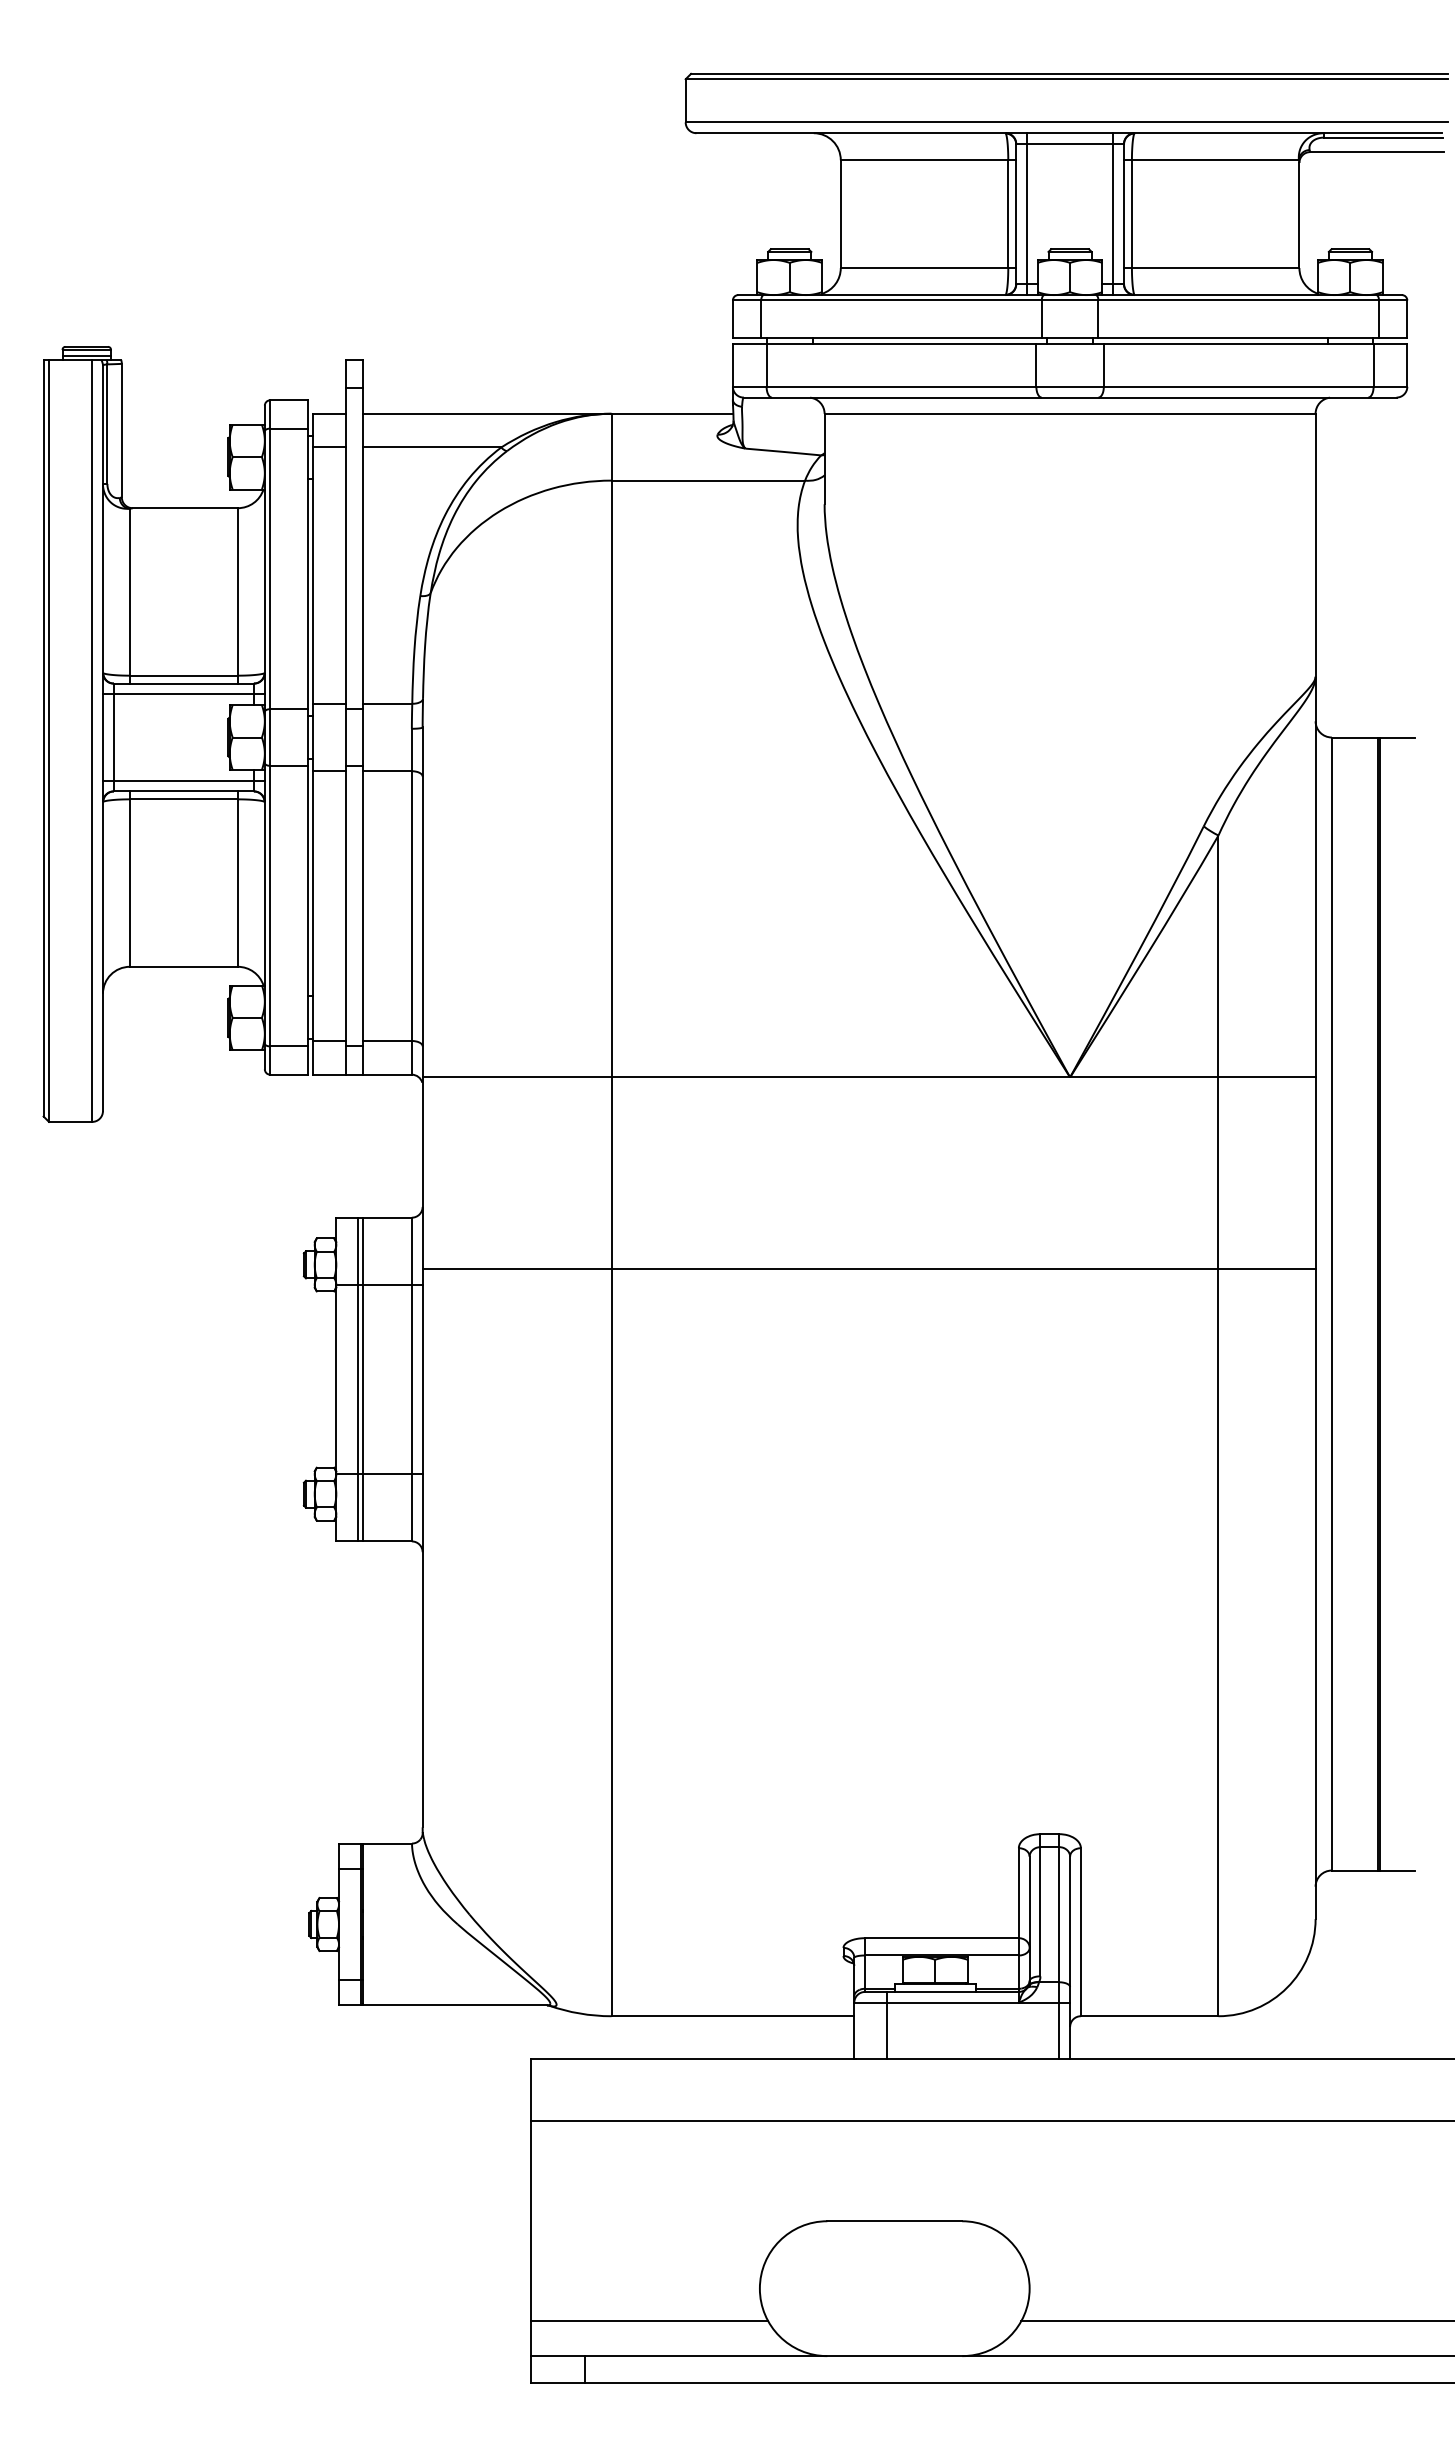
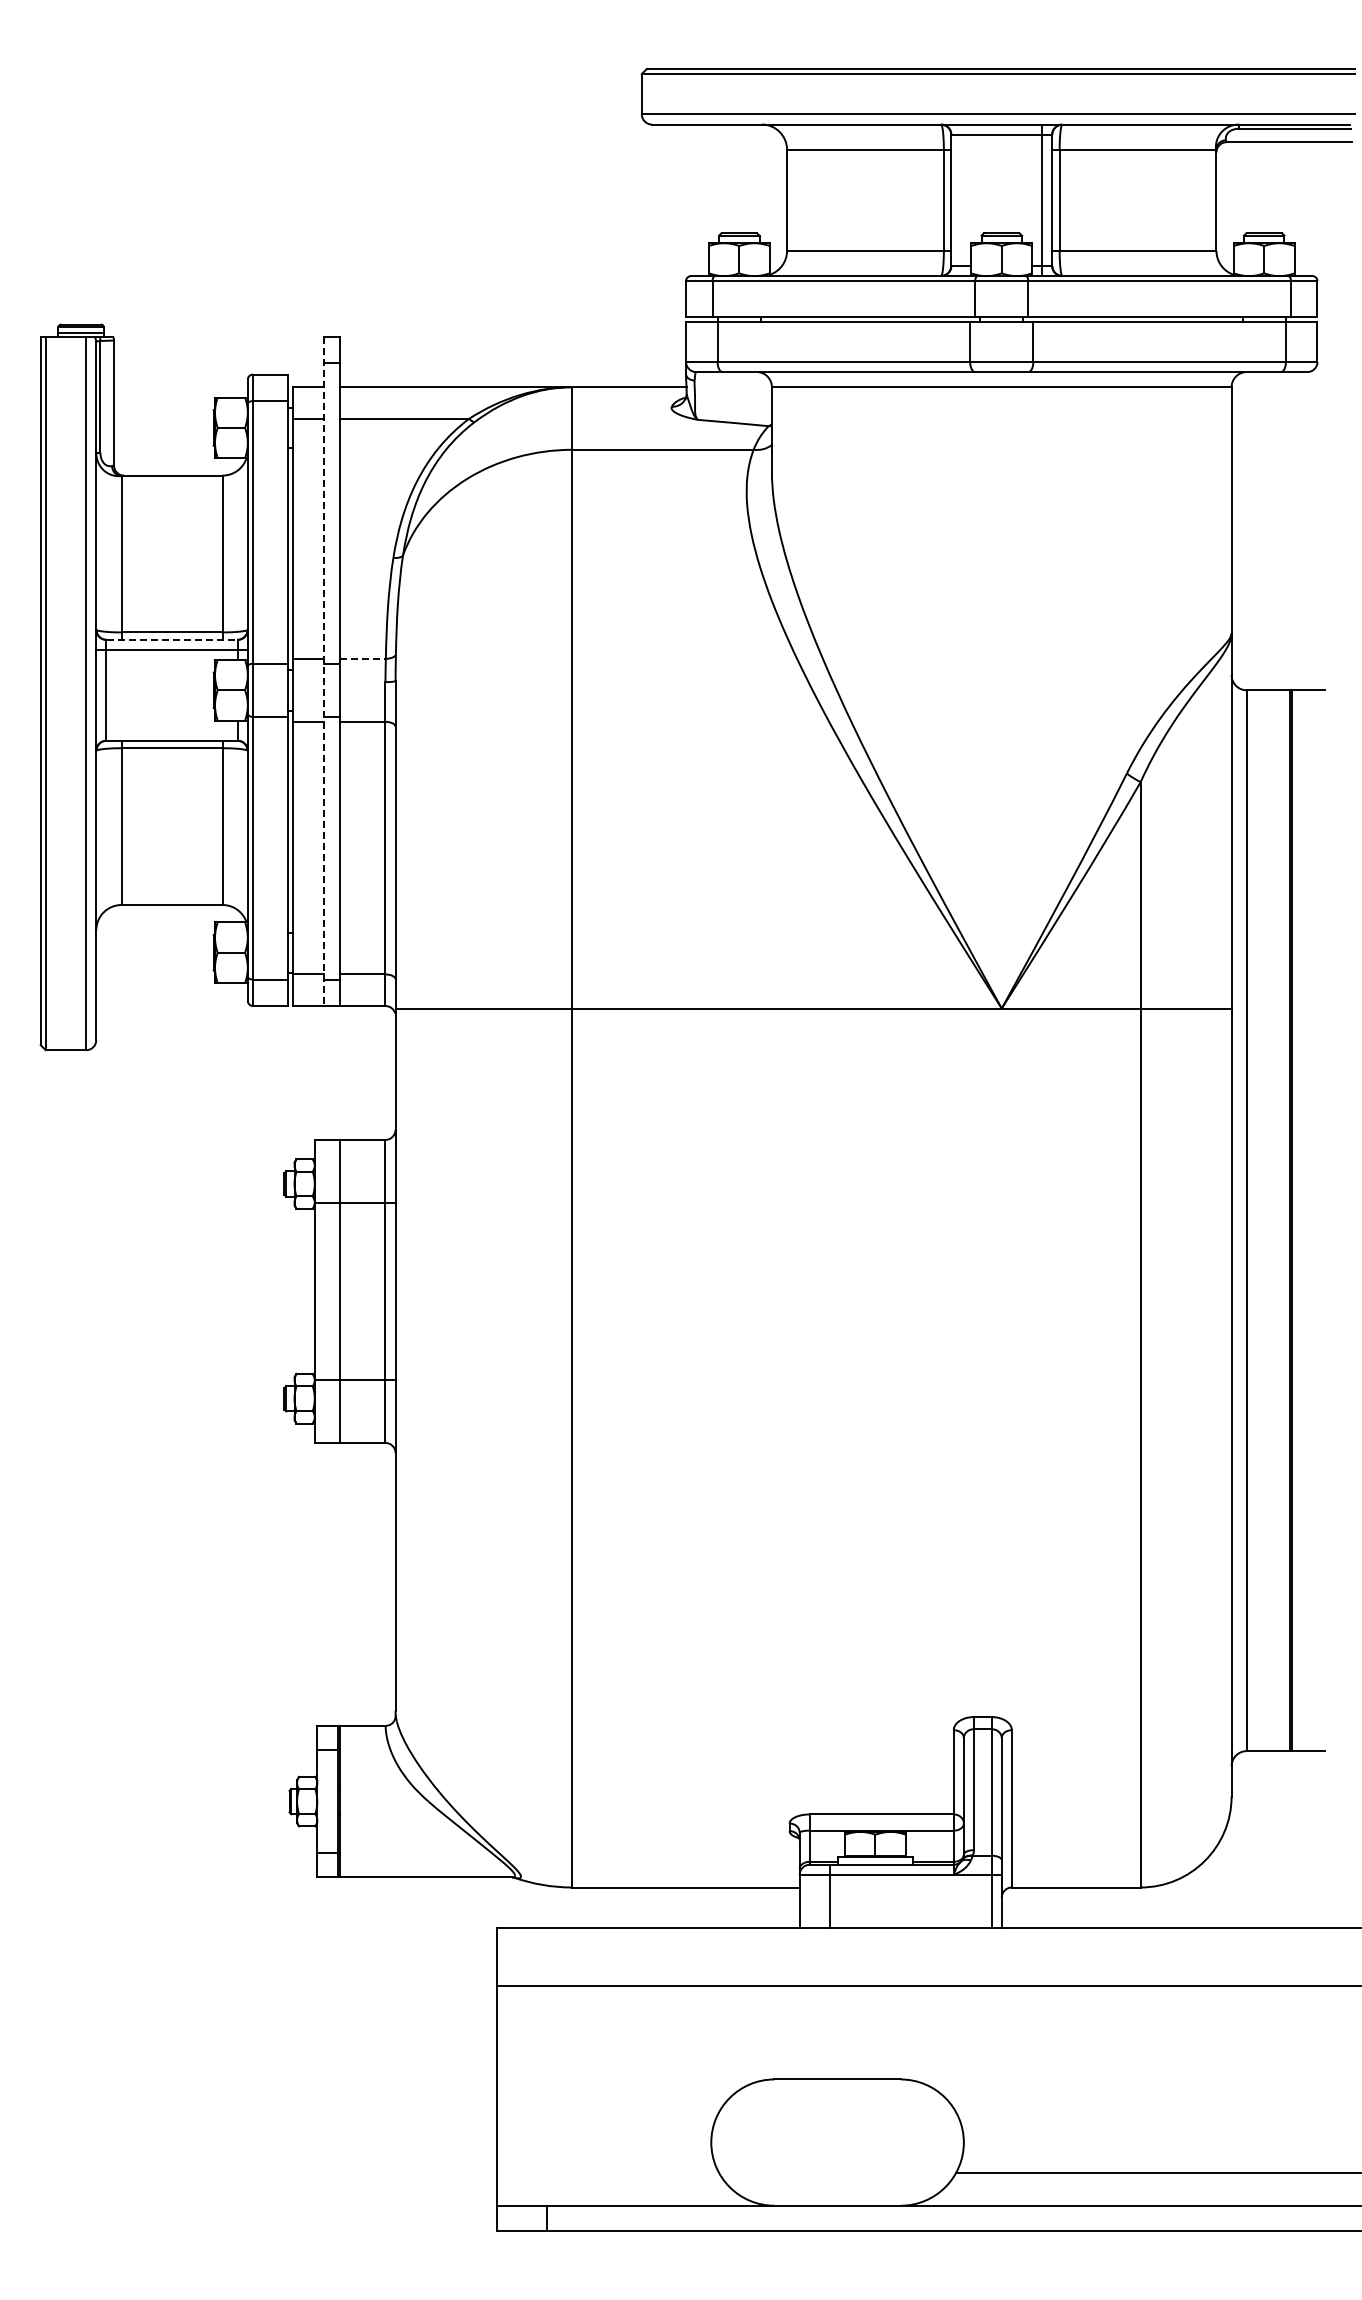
line: (1027, 214) -> (961, 200), removed
line: (184, 683) -> (172, 639), solid -> dashed
line: (387, 703) -> (362, 658), solid -> dashed
line: (345, 717) -> (323, 671), solid -> dashed
line: (183, 780) -> (171, 730), removed
line: (869, 1268) -> (813, 1187), removed
line: (357, 1378) -> (334, 1290), removed
line: (648, 2320) -> (607, 2172), removed

